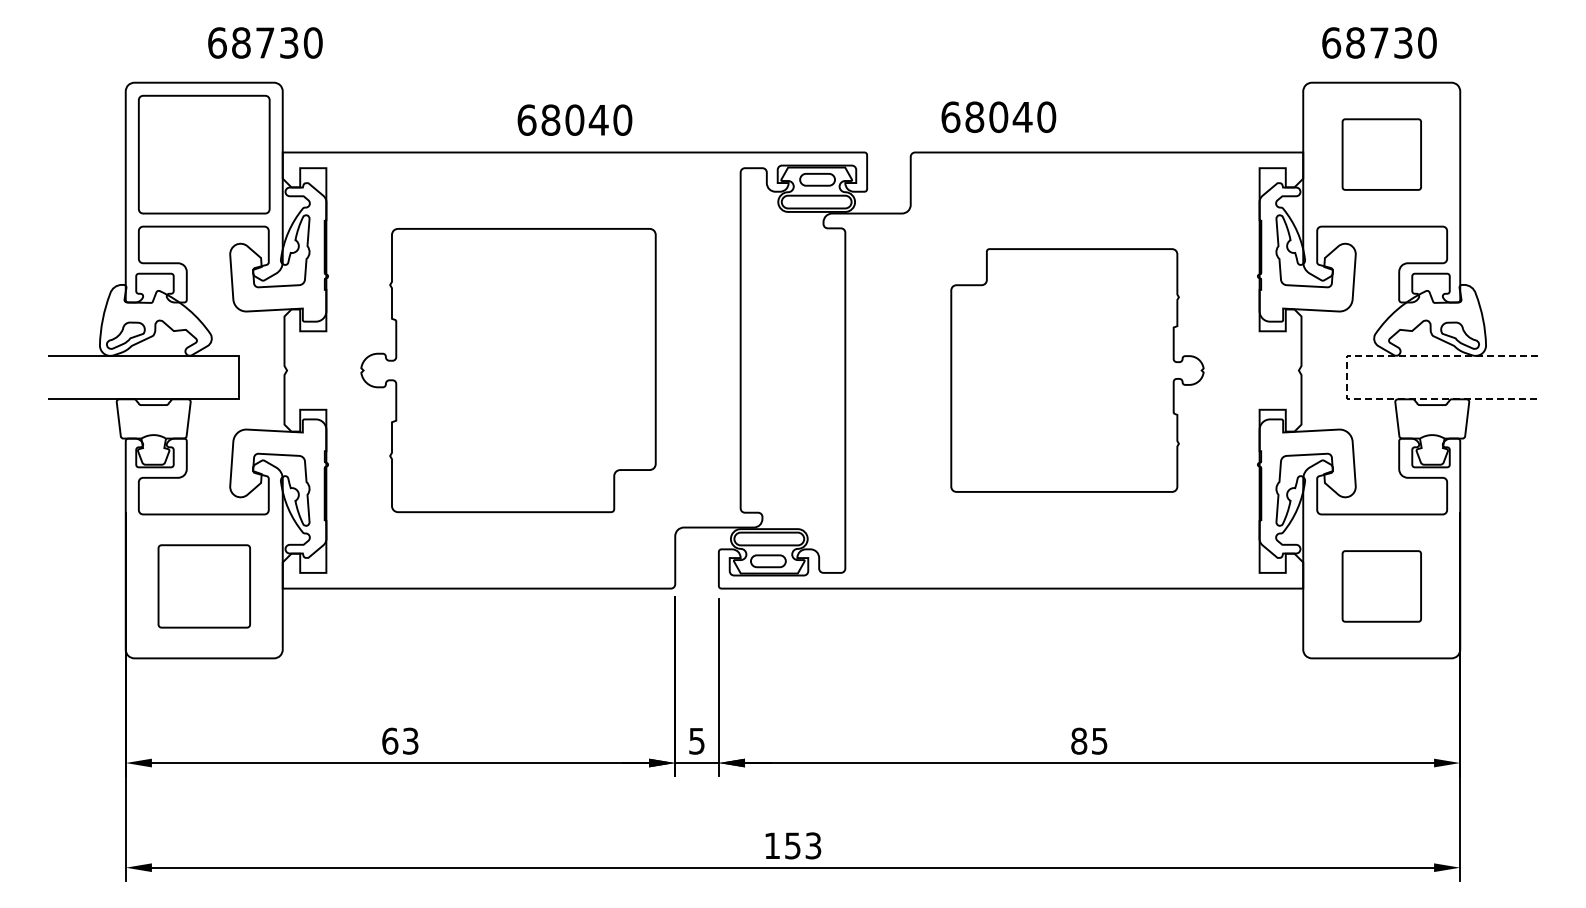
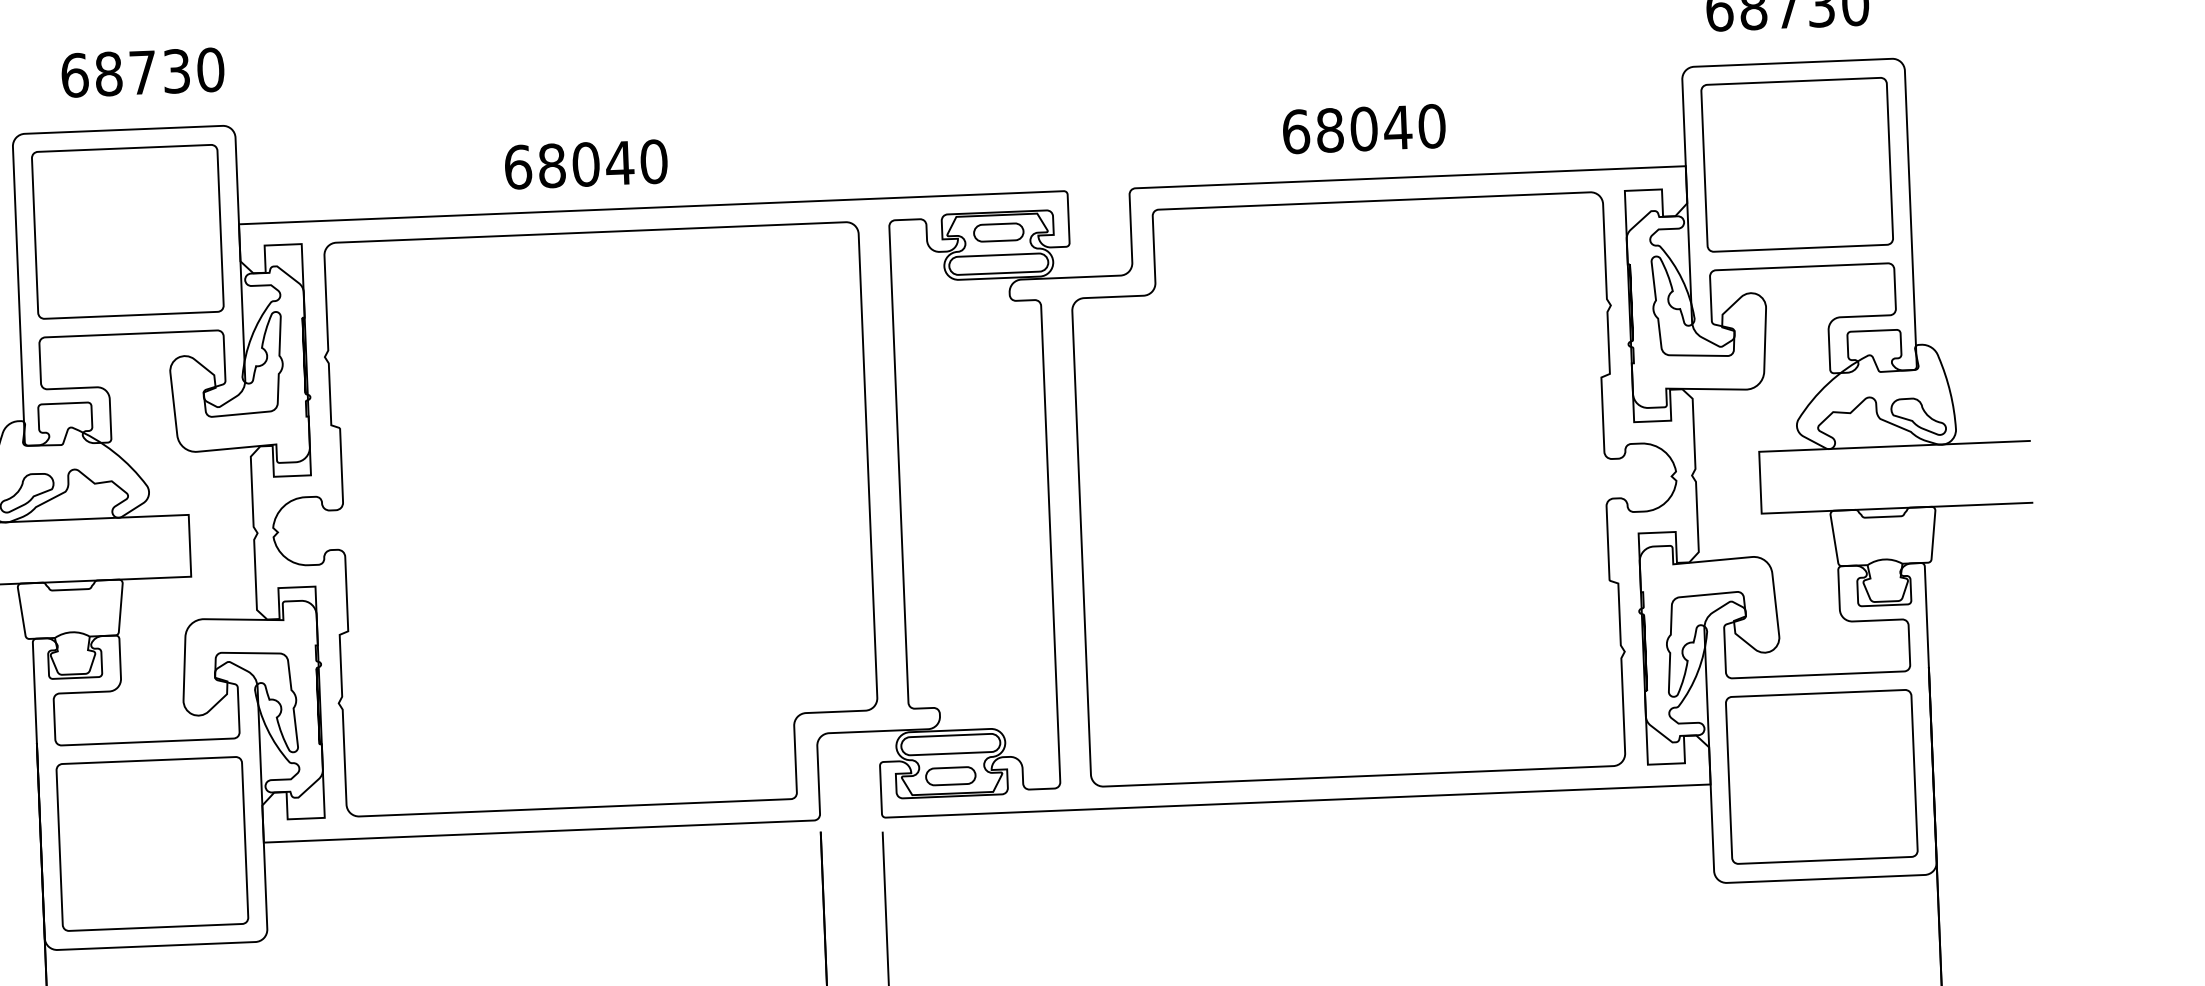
text: (265, 42) -> (143, 71), moved
text: (998, 116) -> (1363, 128), moved
text: (574, 119) -> (585, 163), moved
part: (1381, 154) -> (1796, 164), size x1.67
part: (508, 370) -> (571, 520), size x1.43
part: (1077, 370) -> (1378, 488), size x1.67
line: (1346, 377) -> (1759, 482), dashed -> solid
part: (204, 586) -> (152, 844), size x1.43
part: (1381, 586) -> (1821, 777), size x1.67

